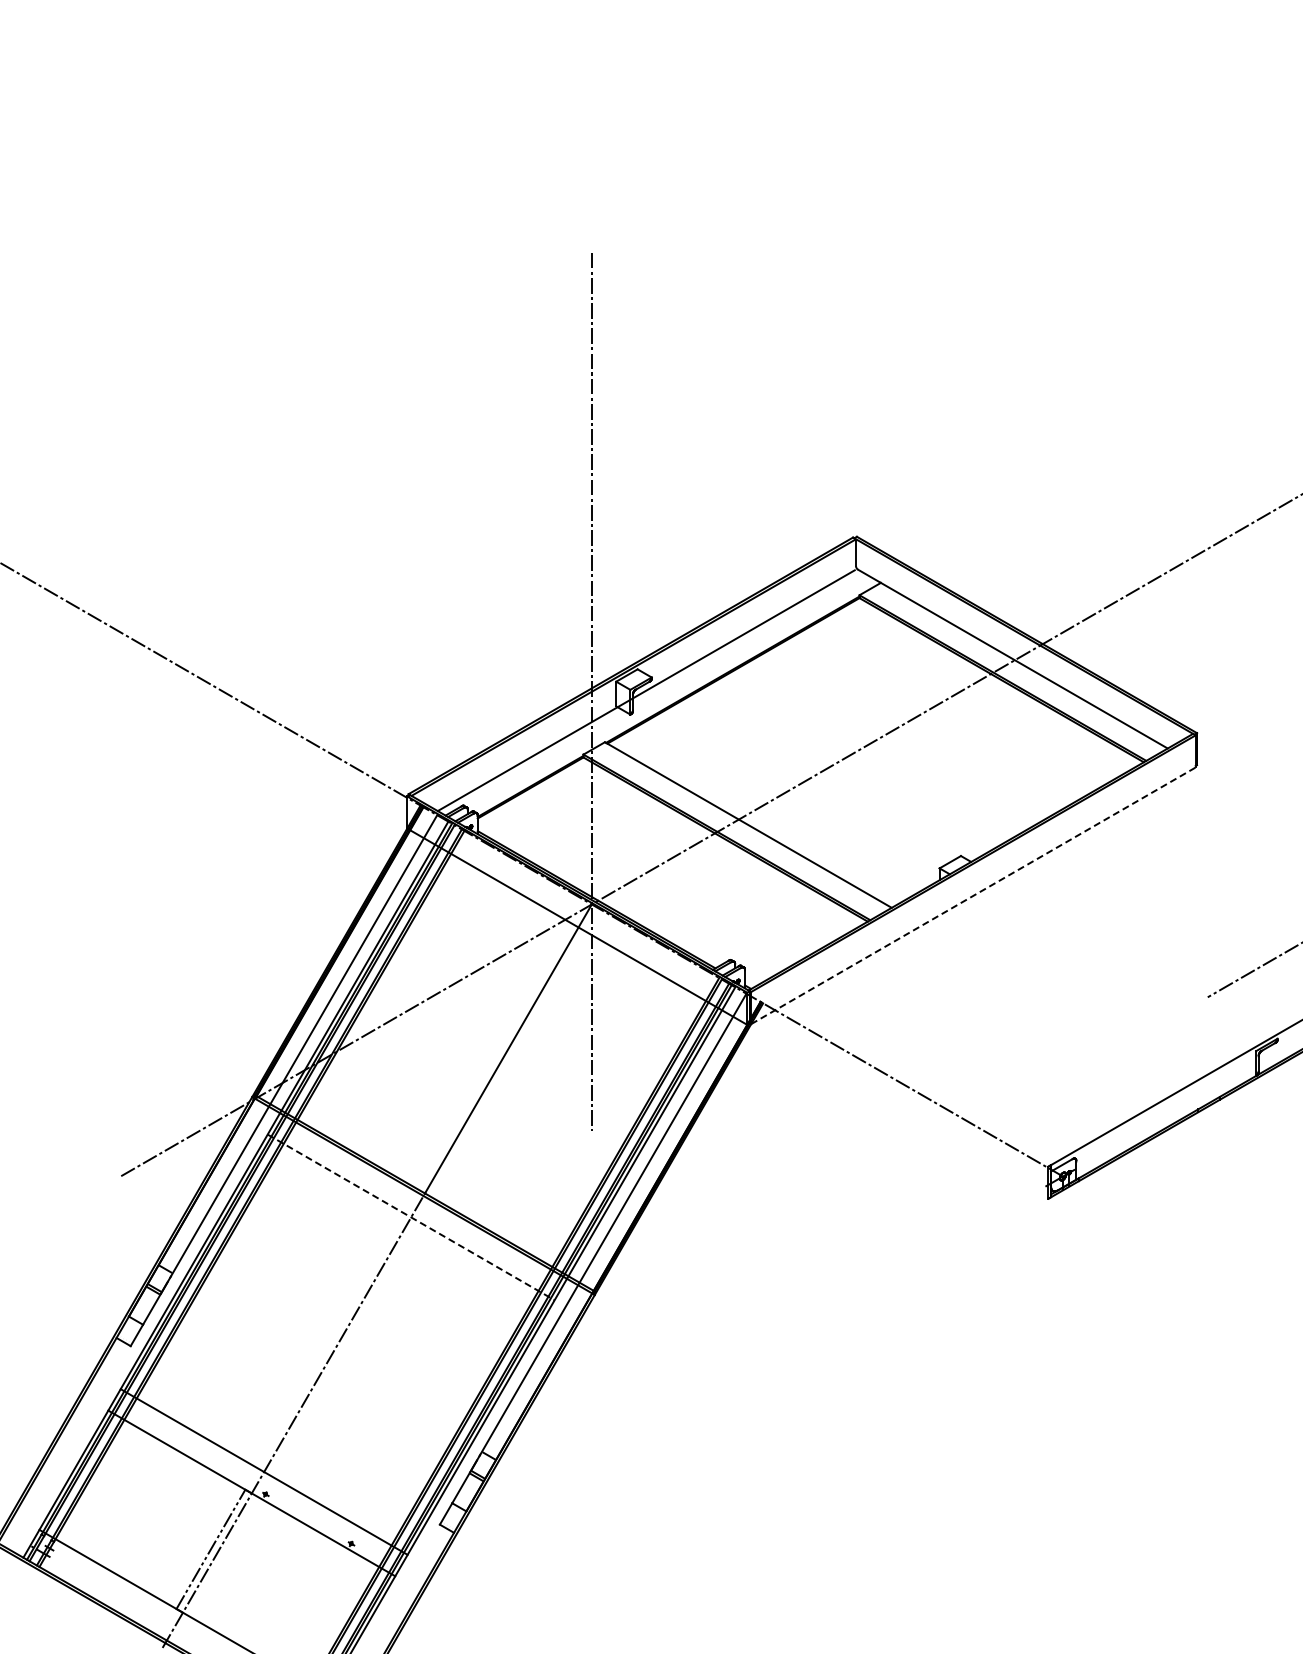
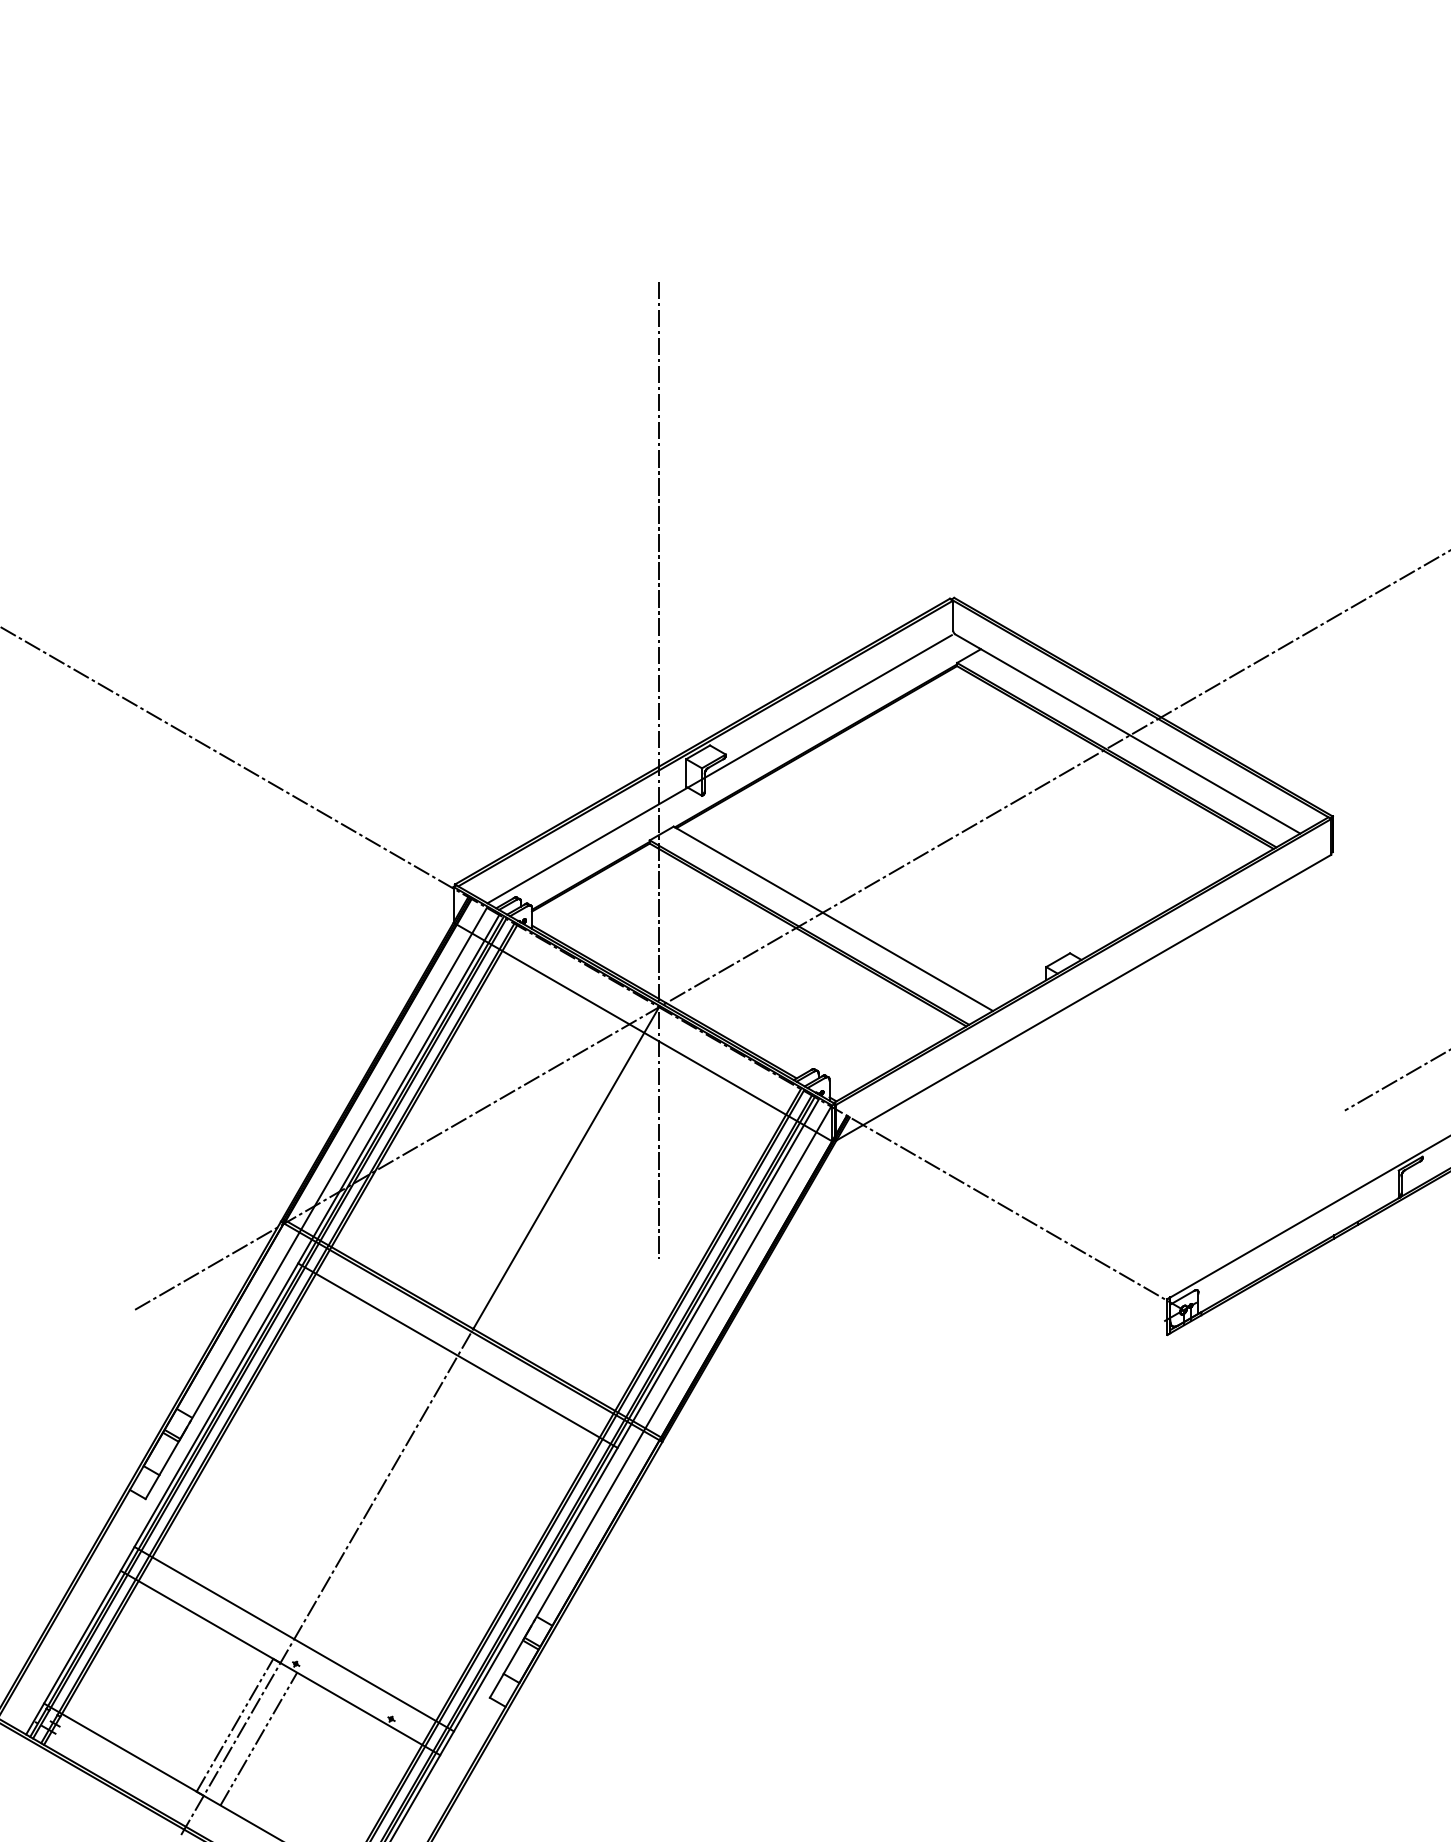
line: (973, 895) -> (1084, 997), dashed -> solid
line: (411, 1217) -> (458, 1355), dashed -> solid
line: (231, 1561) -> (257, 1738), added

